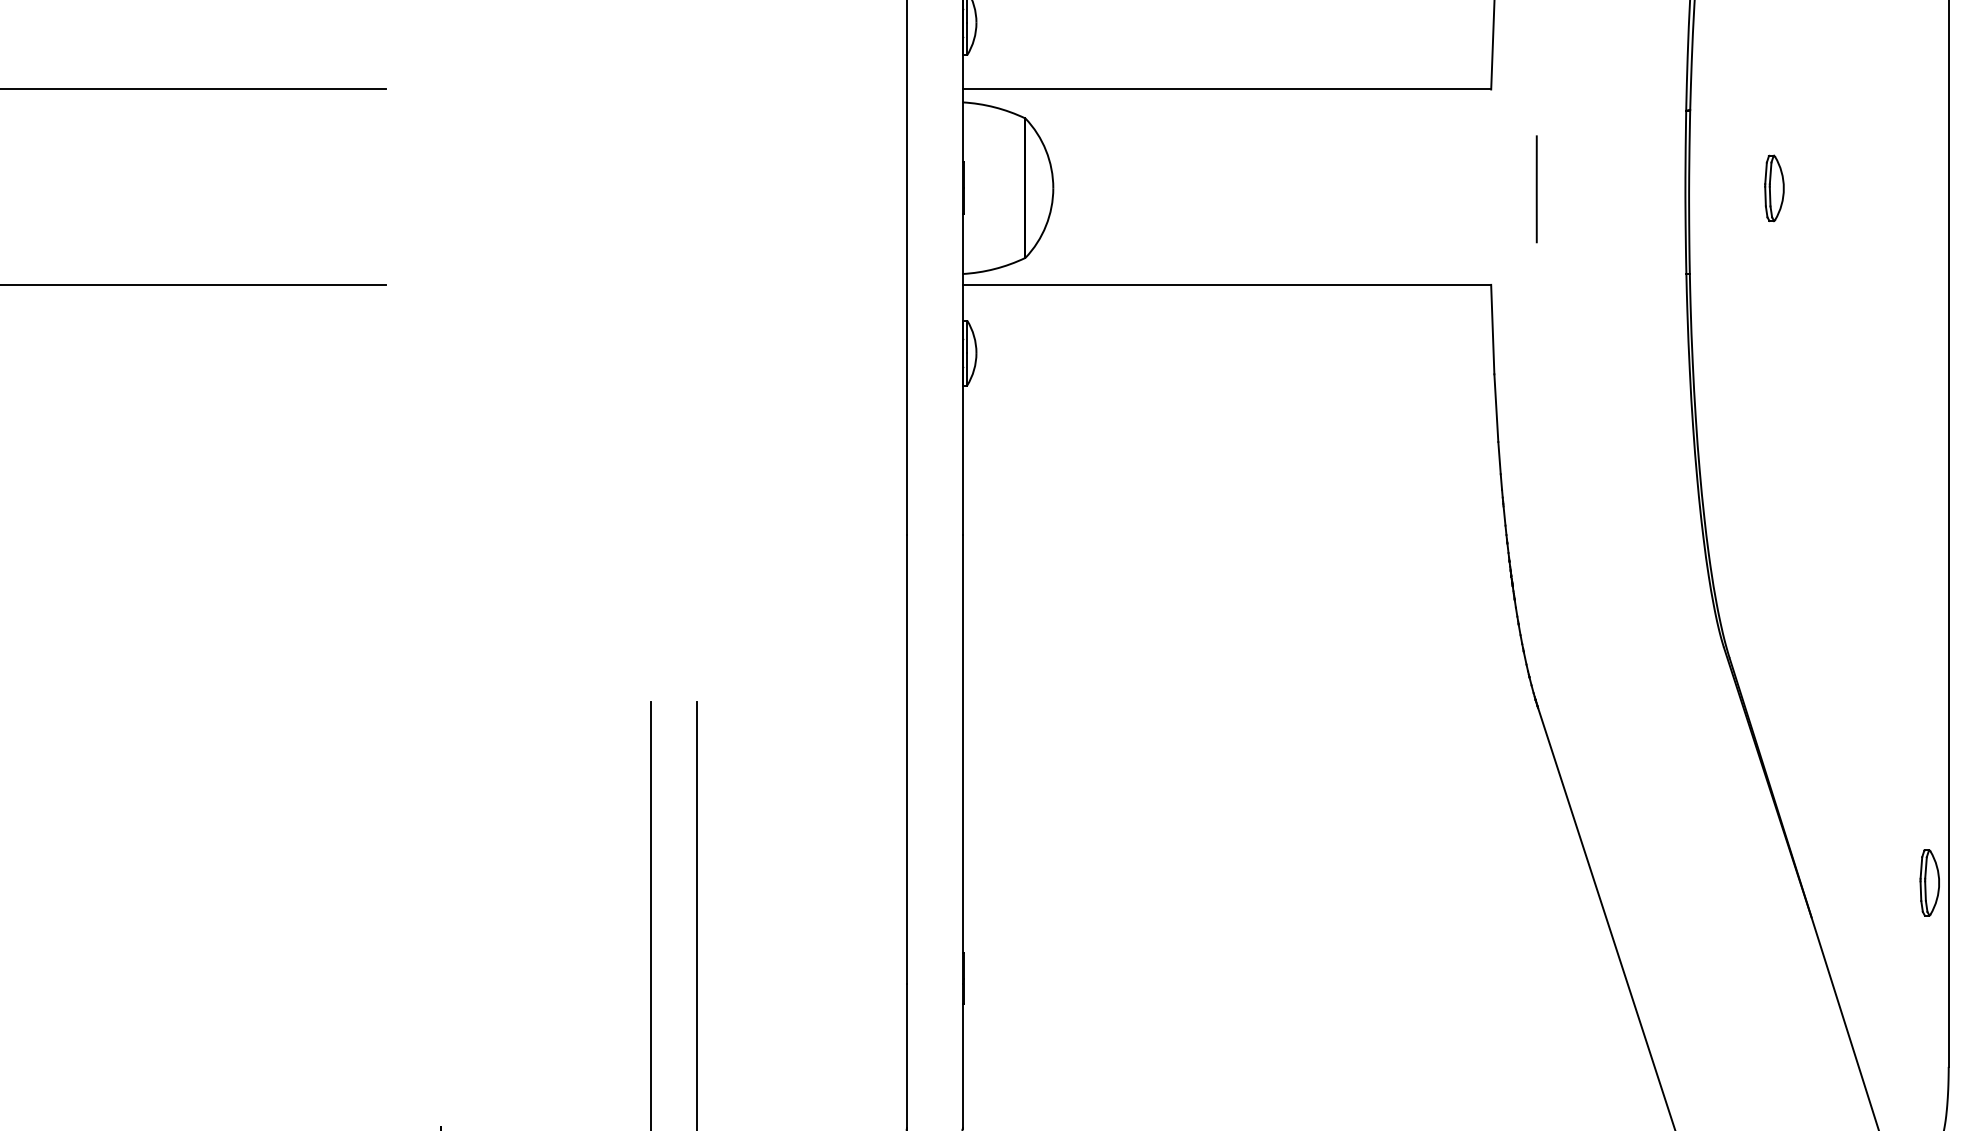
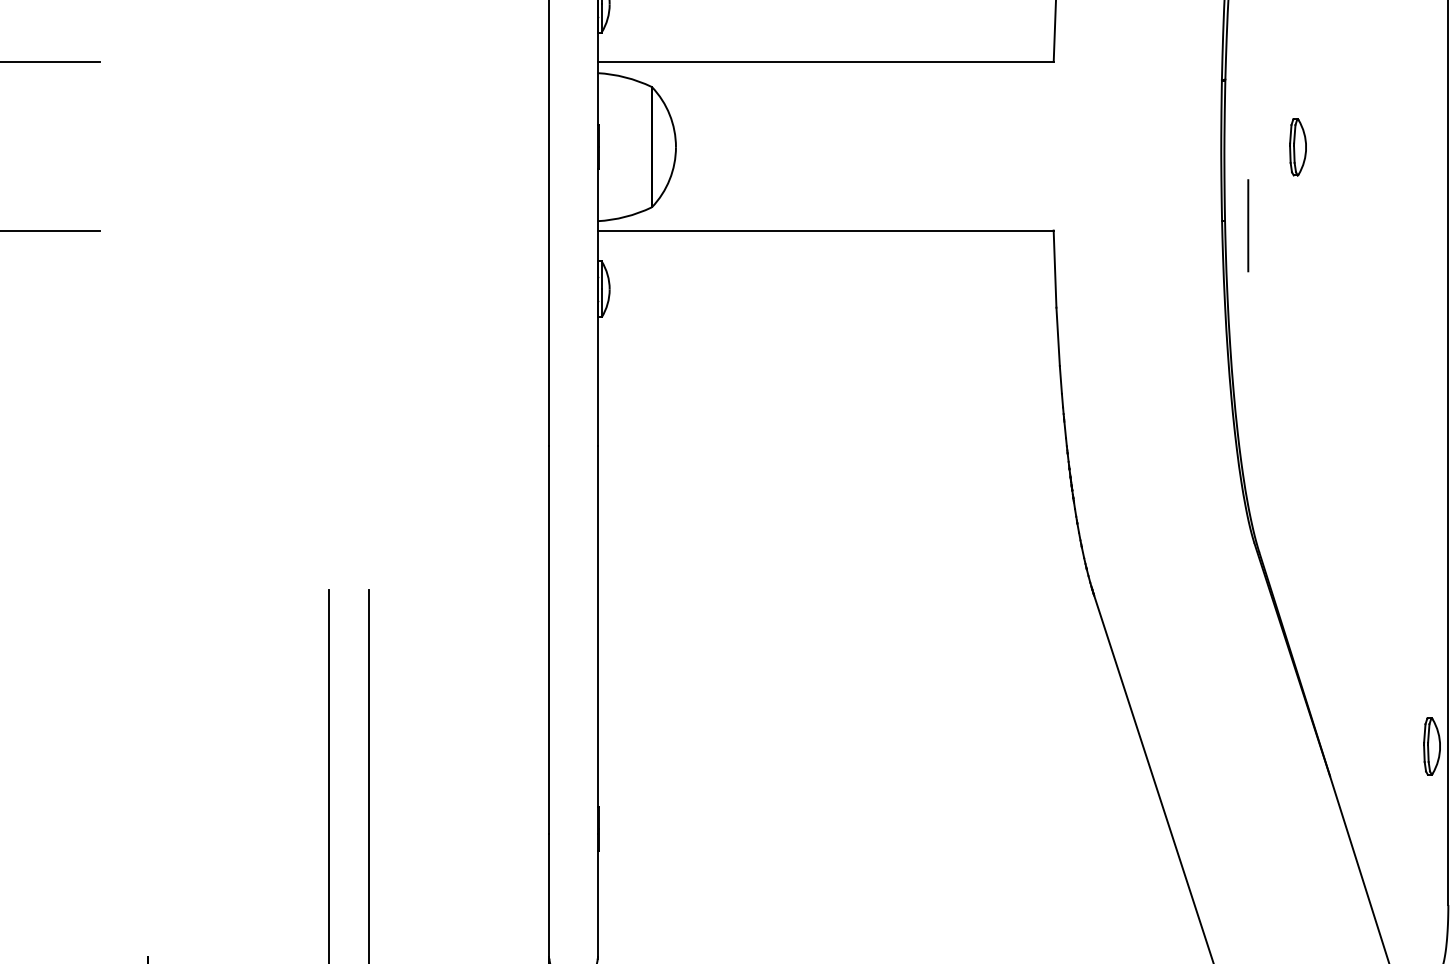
line: (1536, 189) -> (1248, 225), moved

